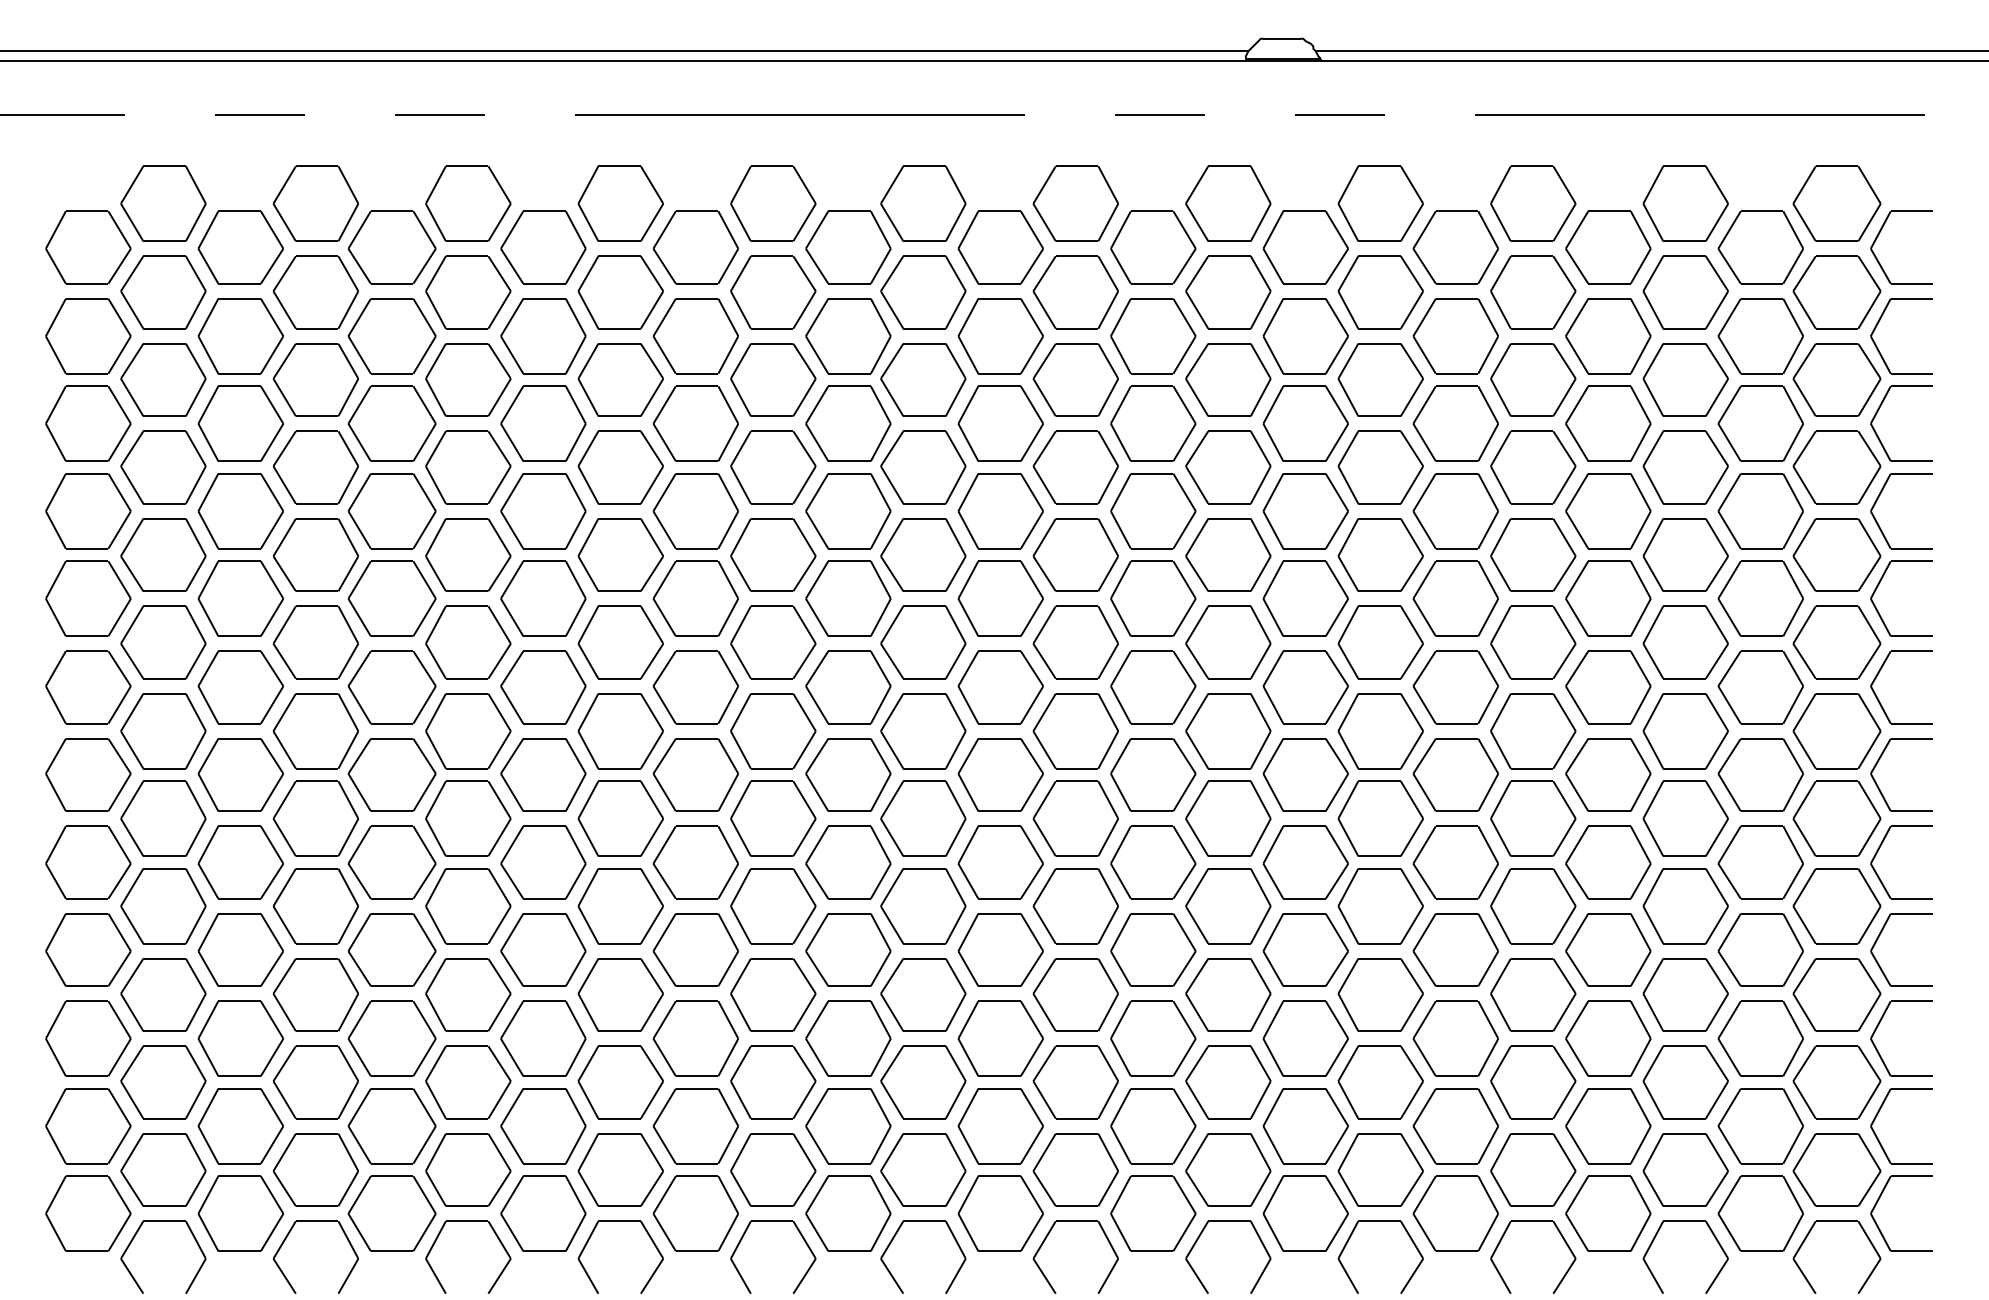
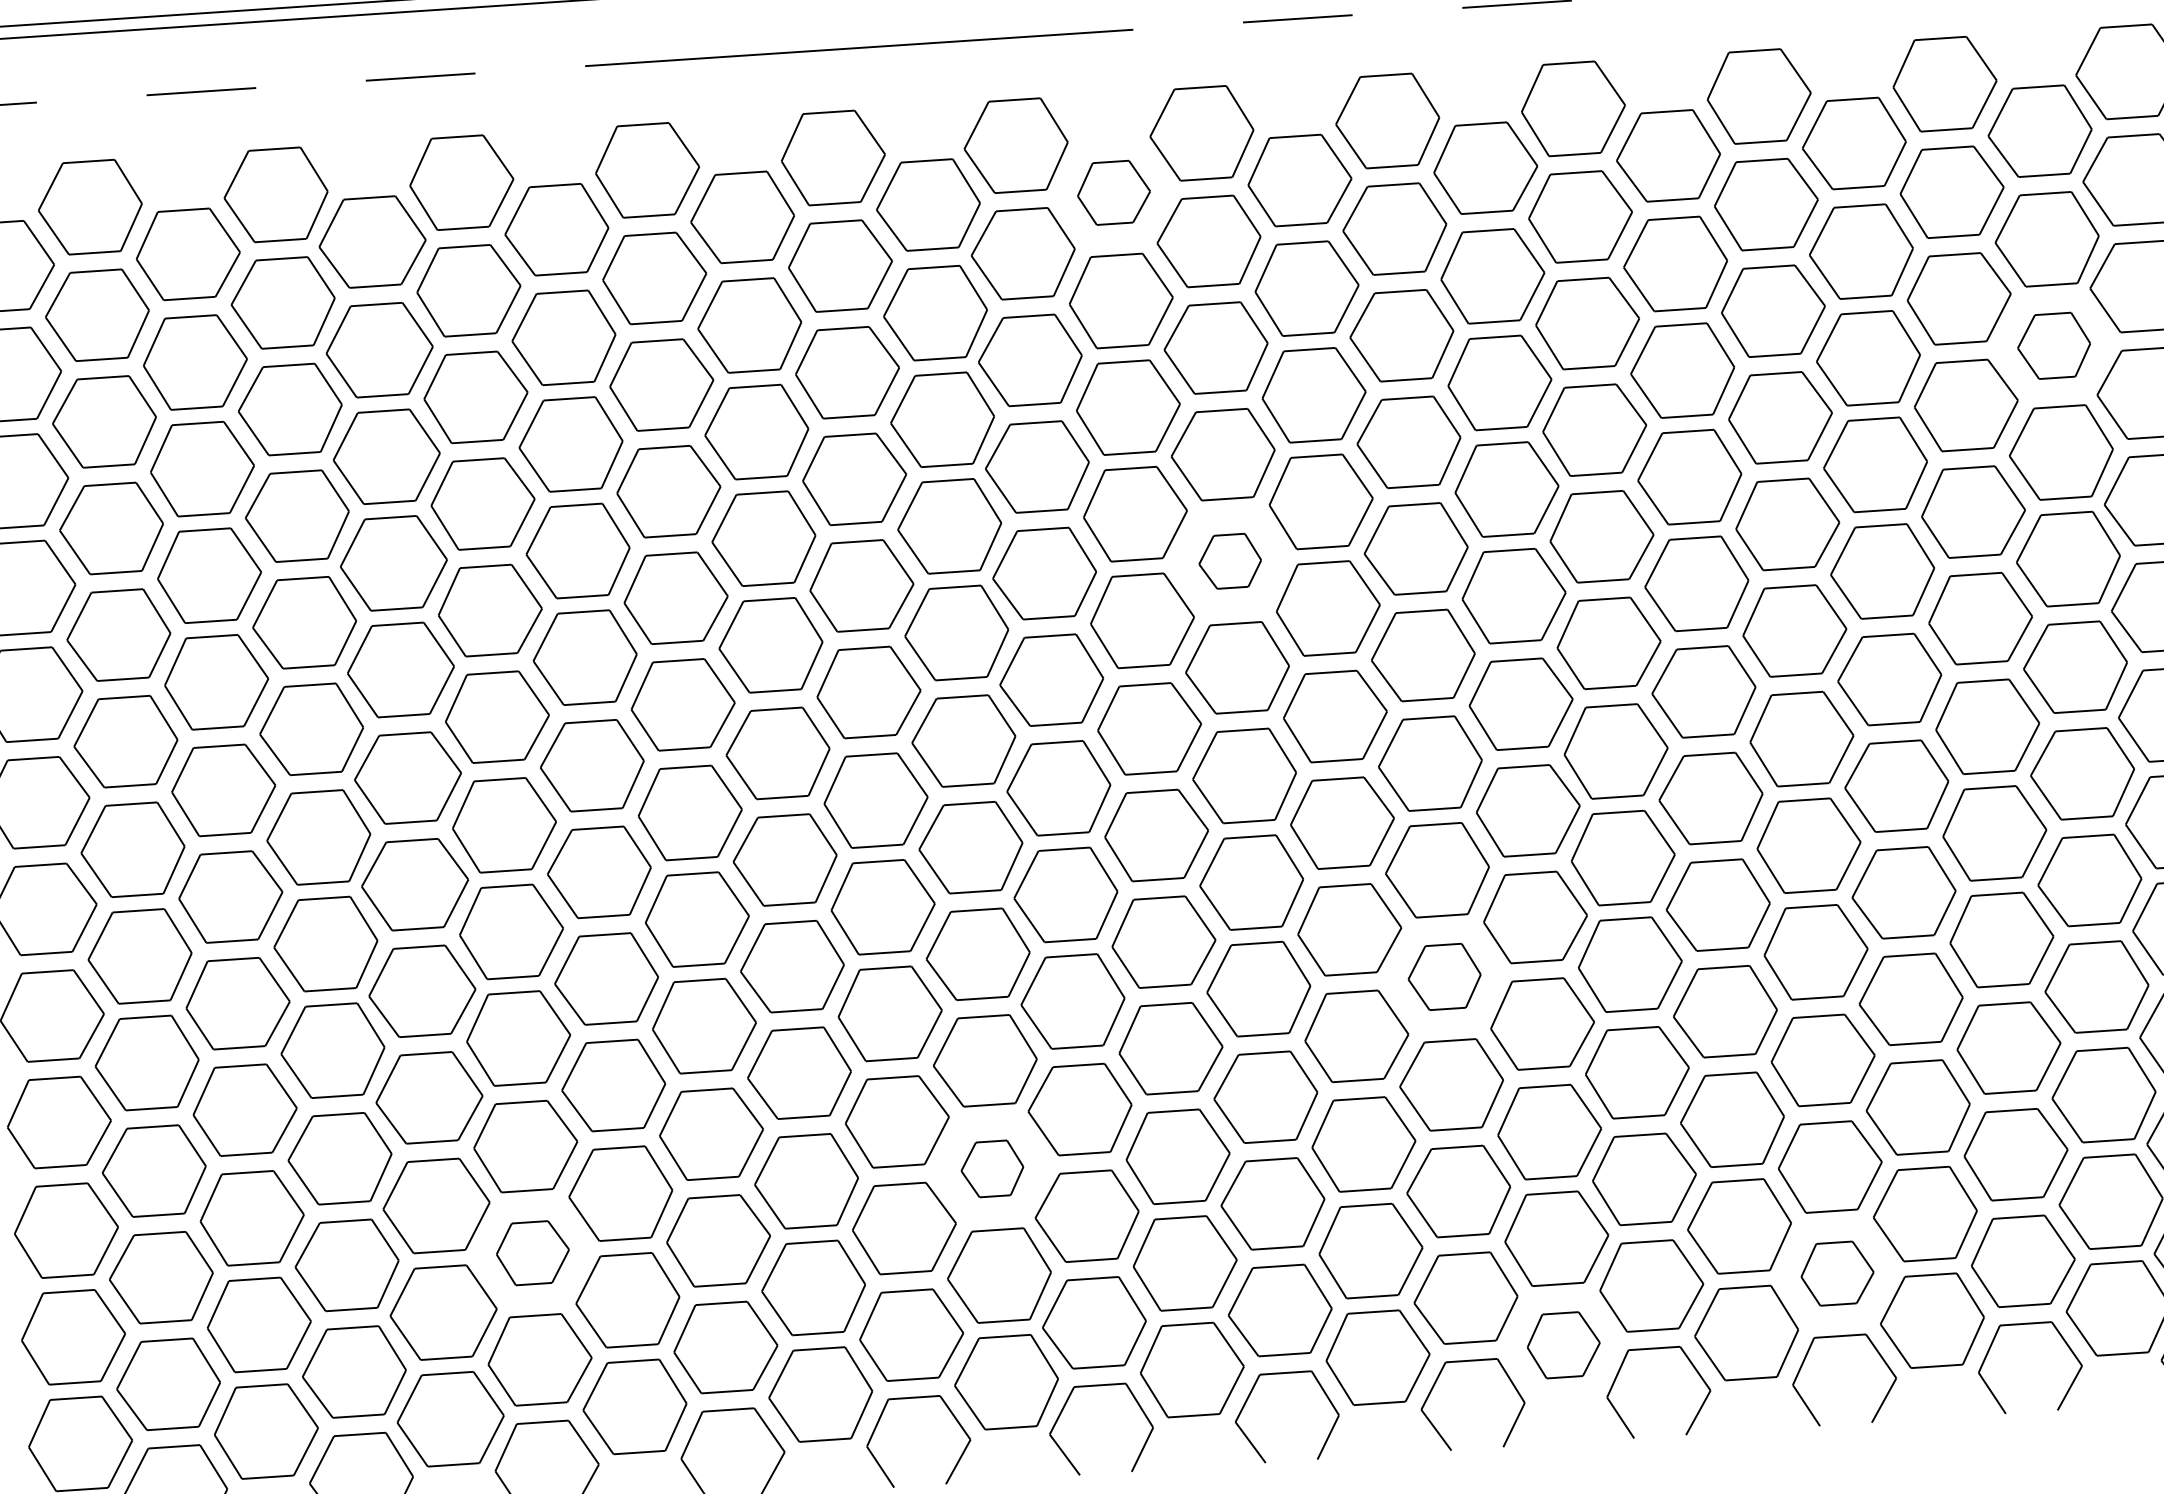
part: (1000, 247) -> (1113, 192), size x0.7
part: (1760, 423) -> (2053, 345), size x0.7
part: (1075, 554) -> (1229, 560), size x0.6
part: (1228, 906) -> (1444, 977), size x0.7
part: (848, 1038) -> (992, 1168), size x0.6
part: (468, 1082) -> (533, 1253), size x0.7
part: (1533, 1169) -> (1837, 1272), size x0.7
part: (1305, 1213) -> (1563, 1345), size x0.7

